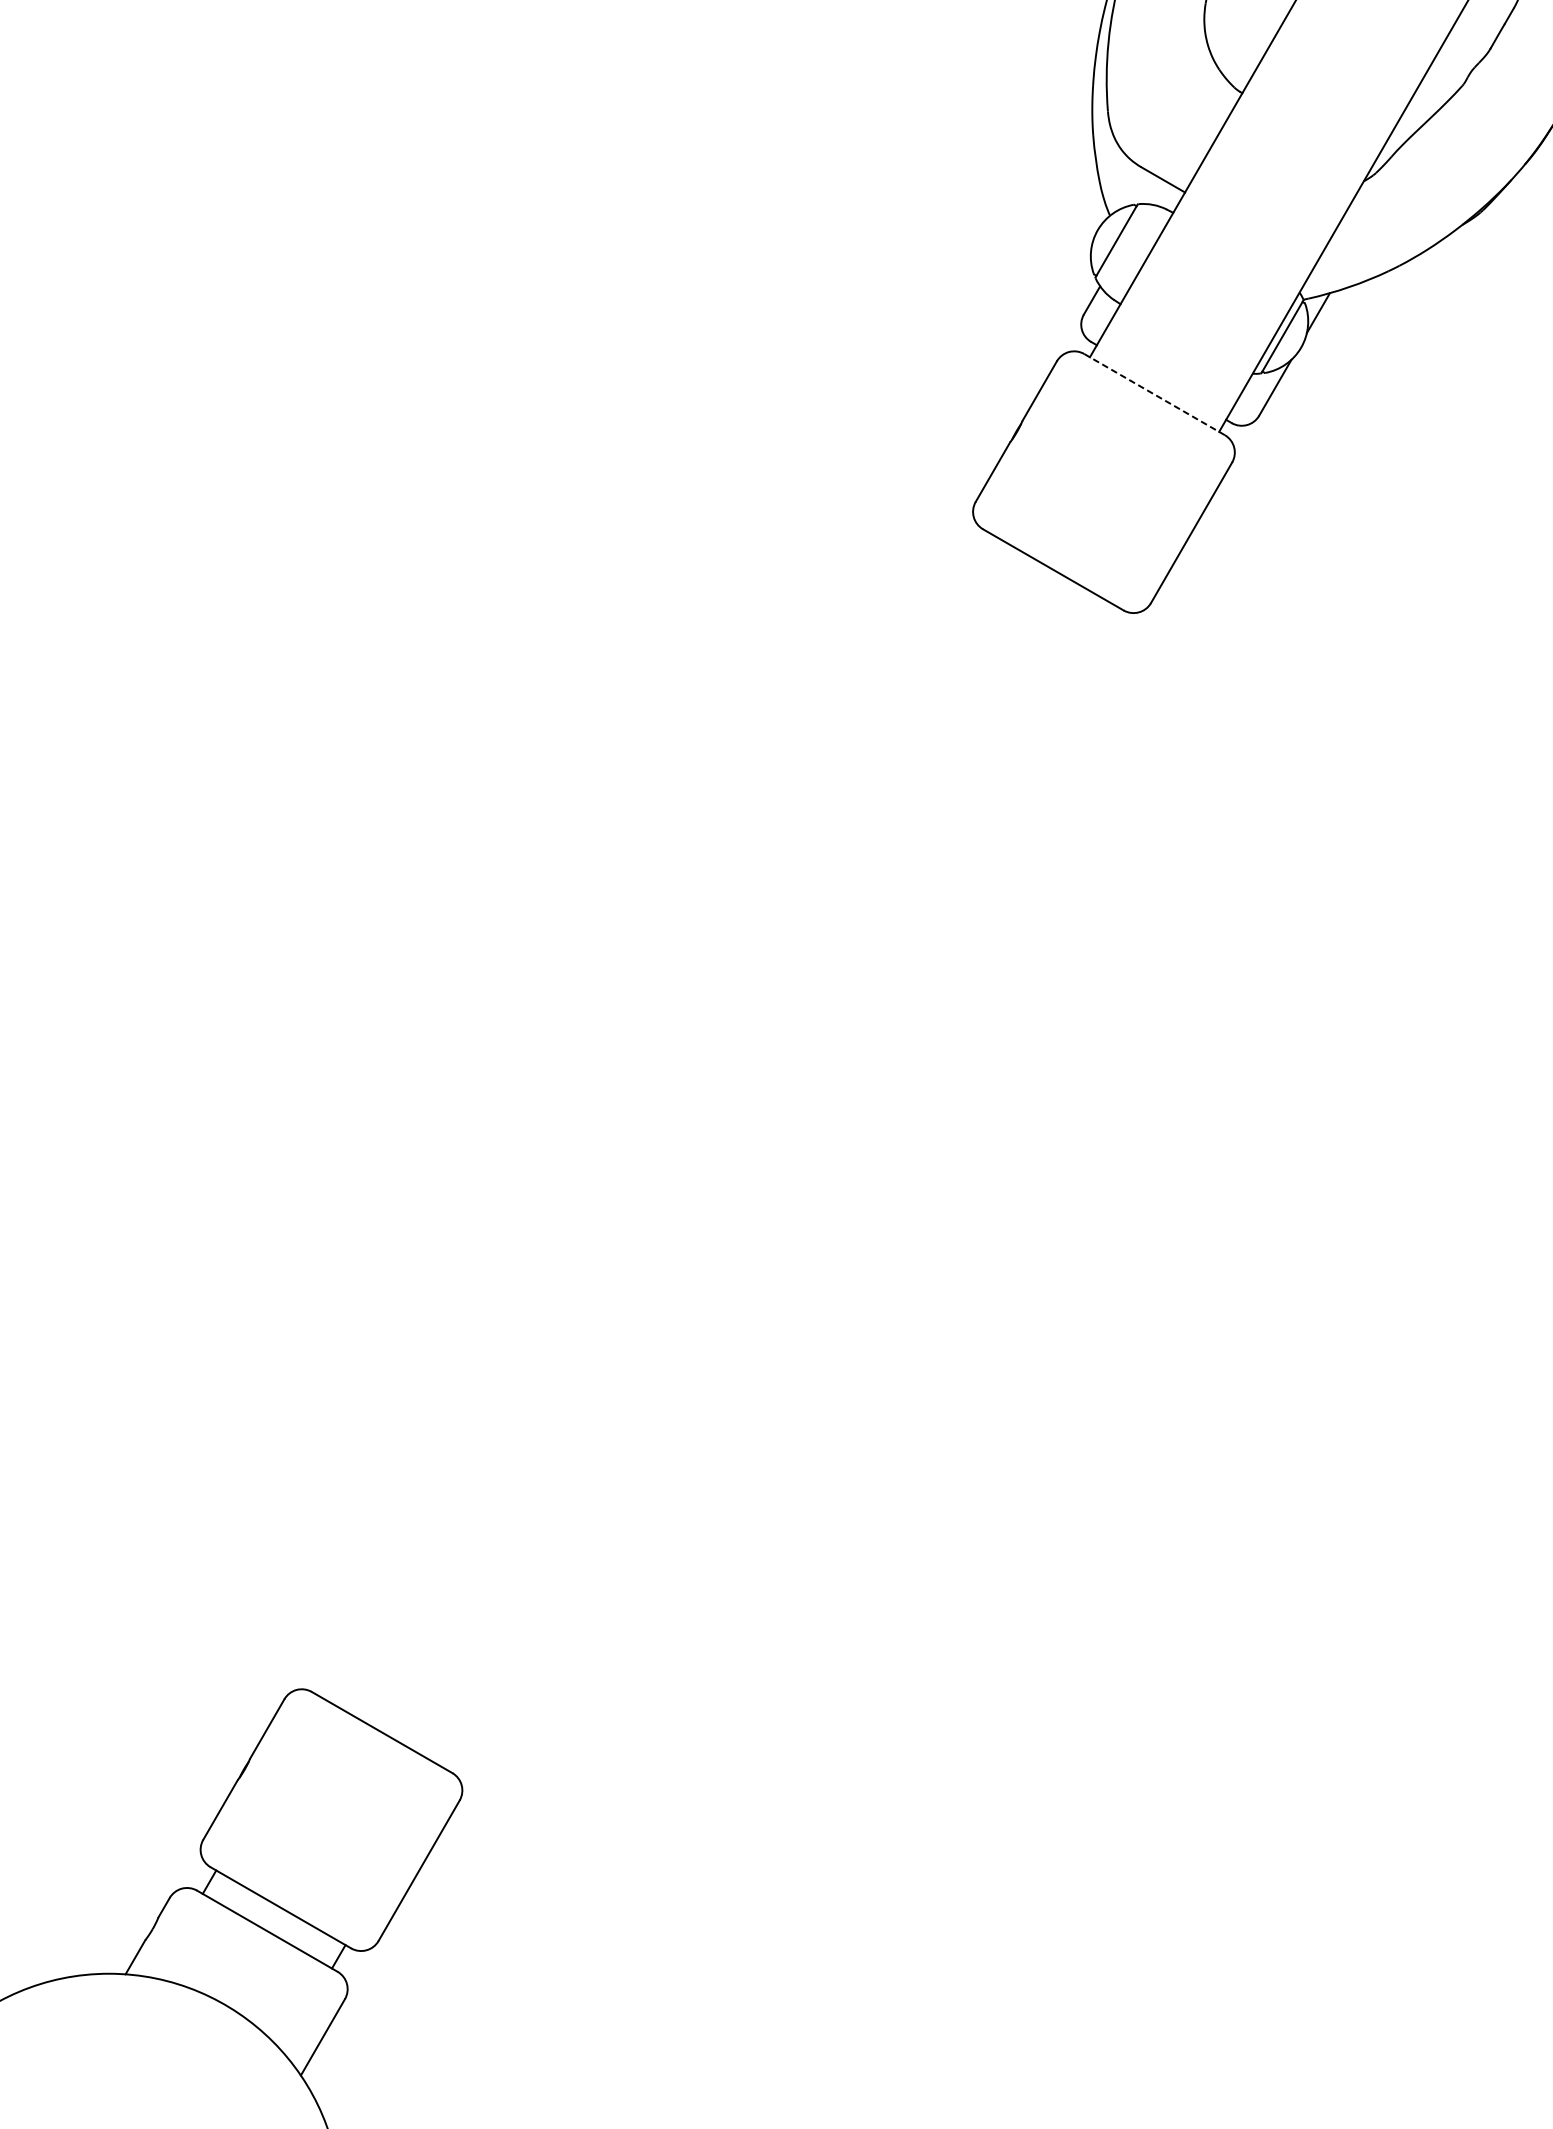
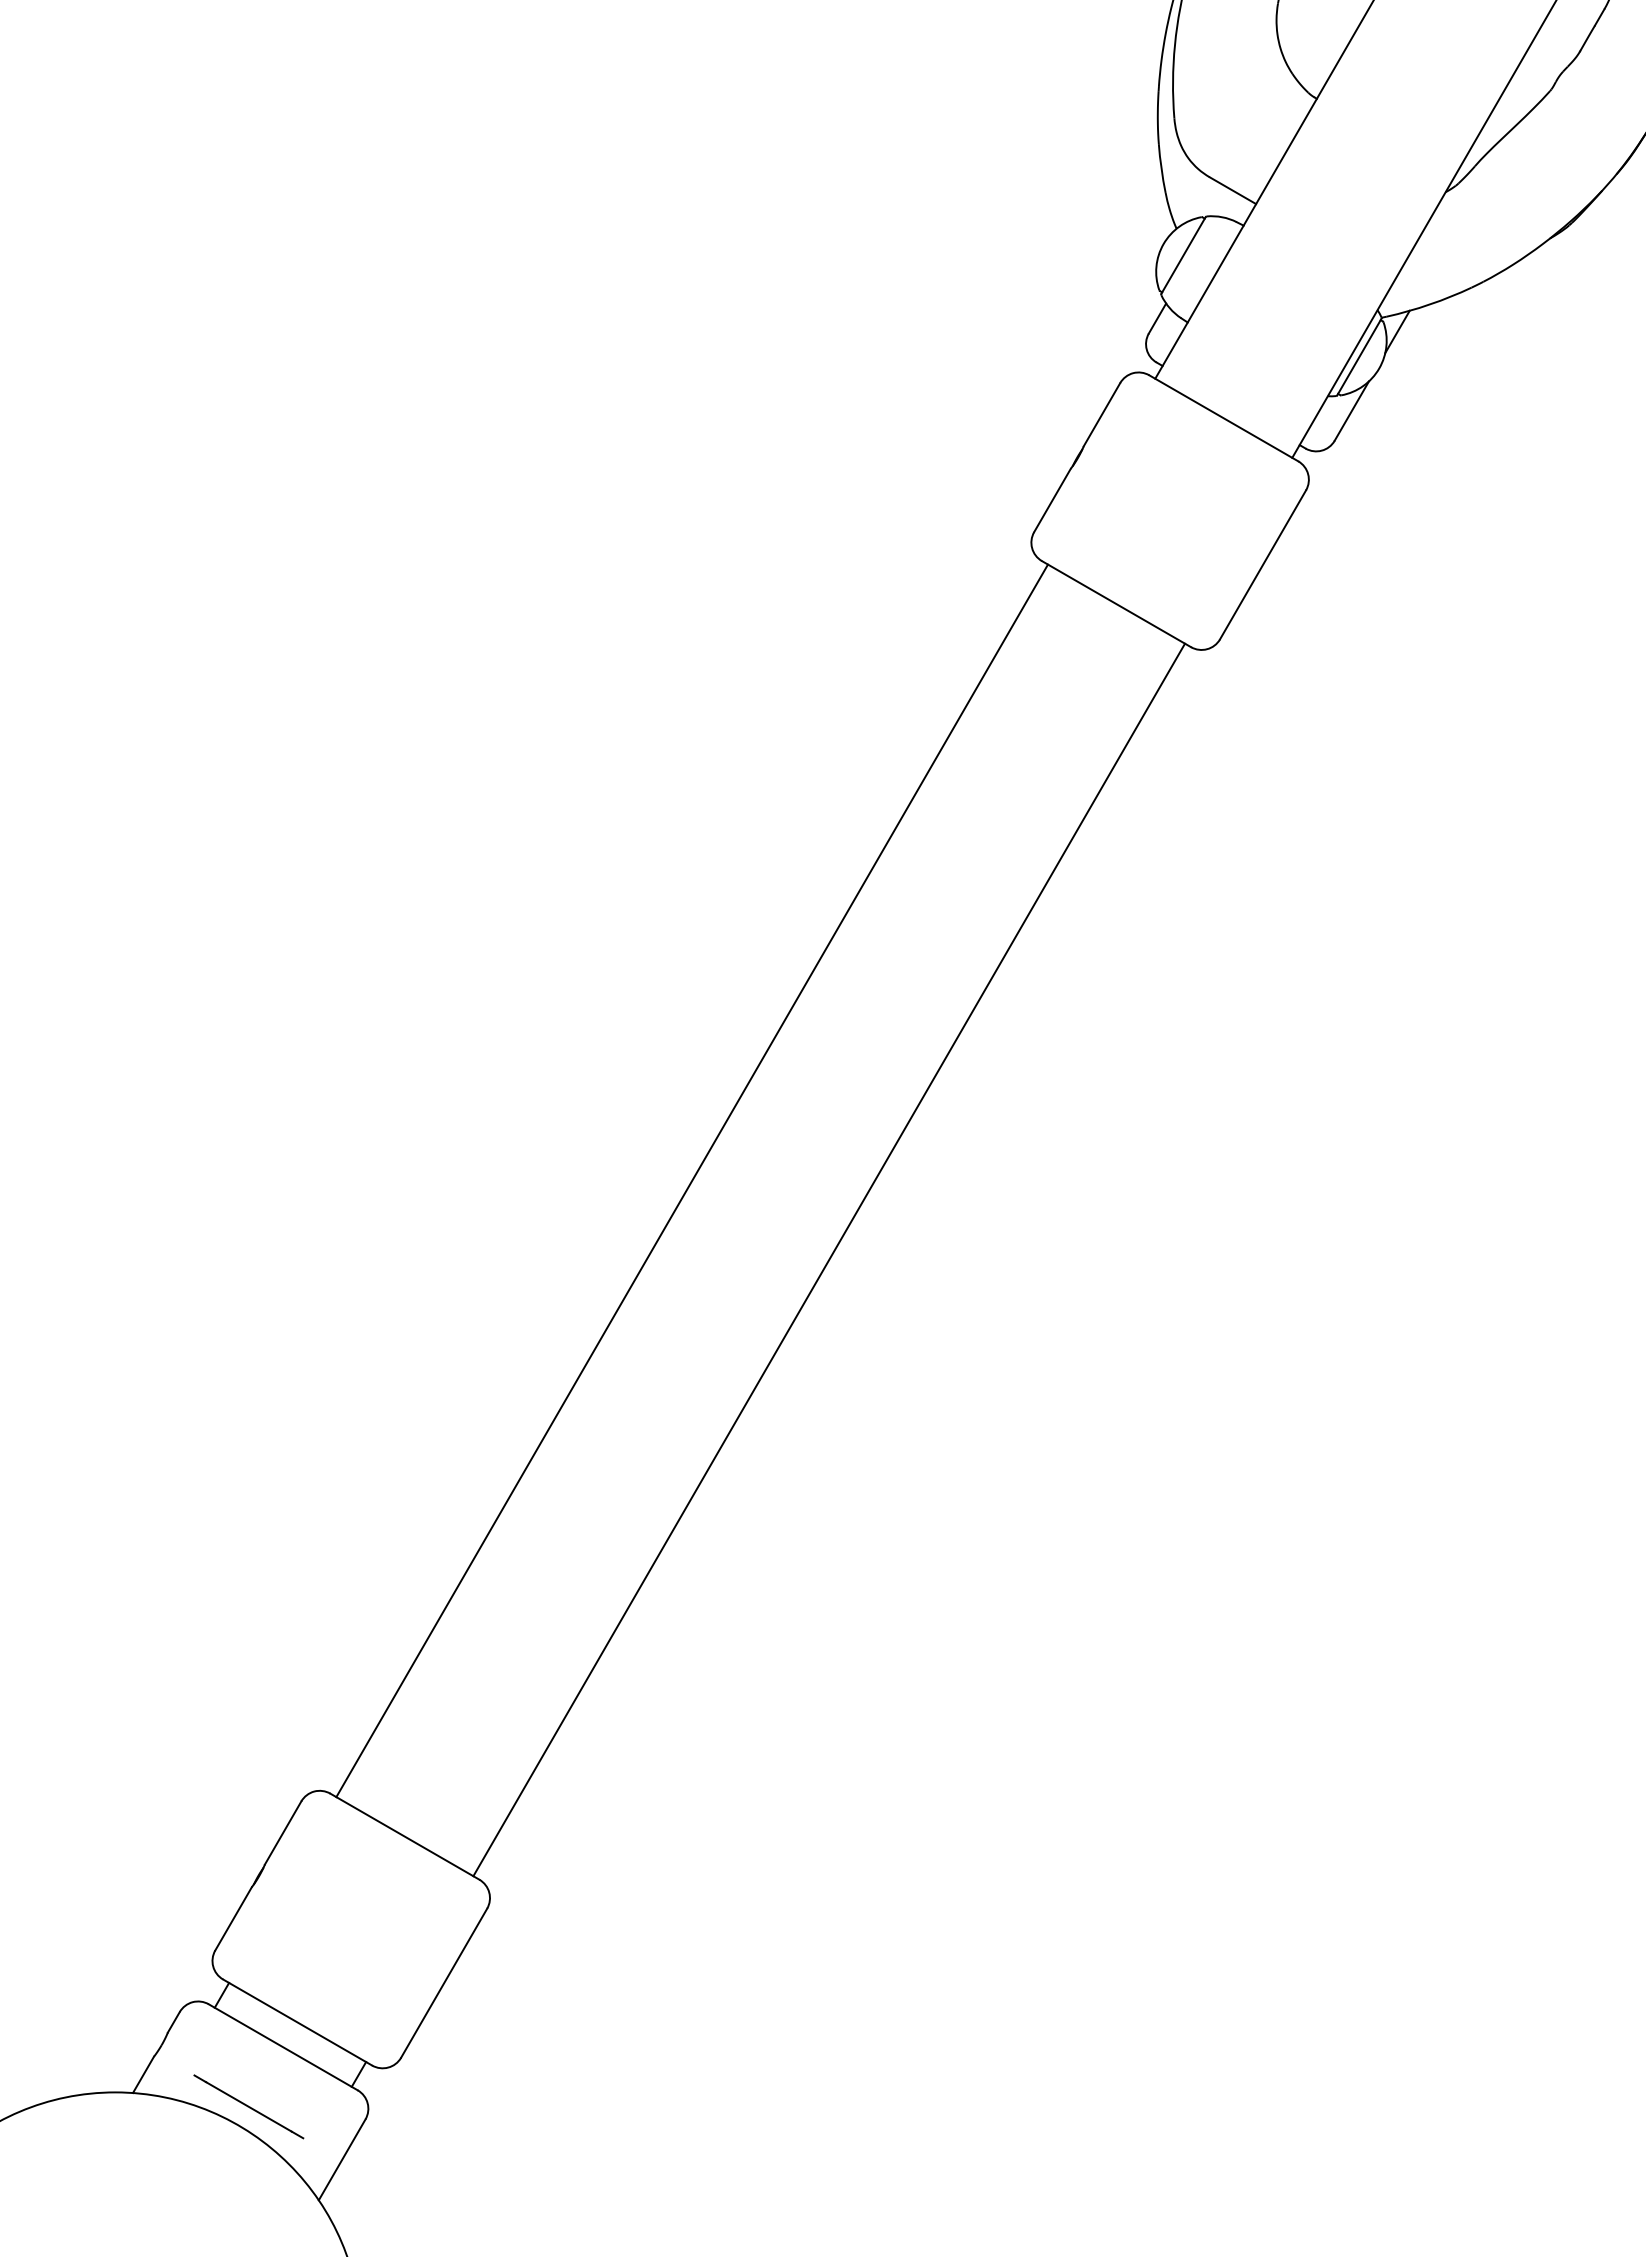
line: (1154, 394) -> (1223, 418), dashed -> solid
line: (653, 1113) -> (692, 1180), added
line: (782, 1188) -> (829, 1259), added
line: (234, 1987) -> (248, 2106), added

